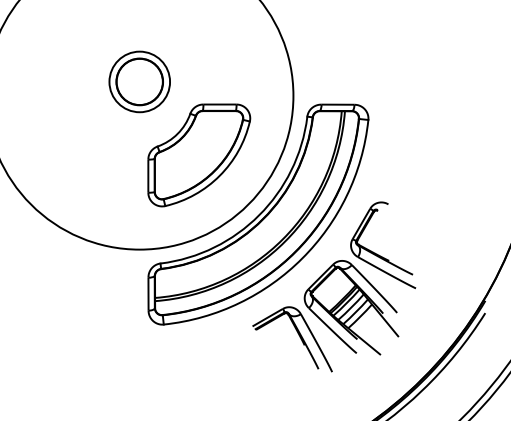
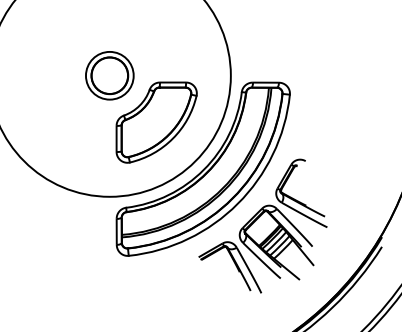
part: (139, 81) -> (109, 75), moved

